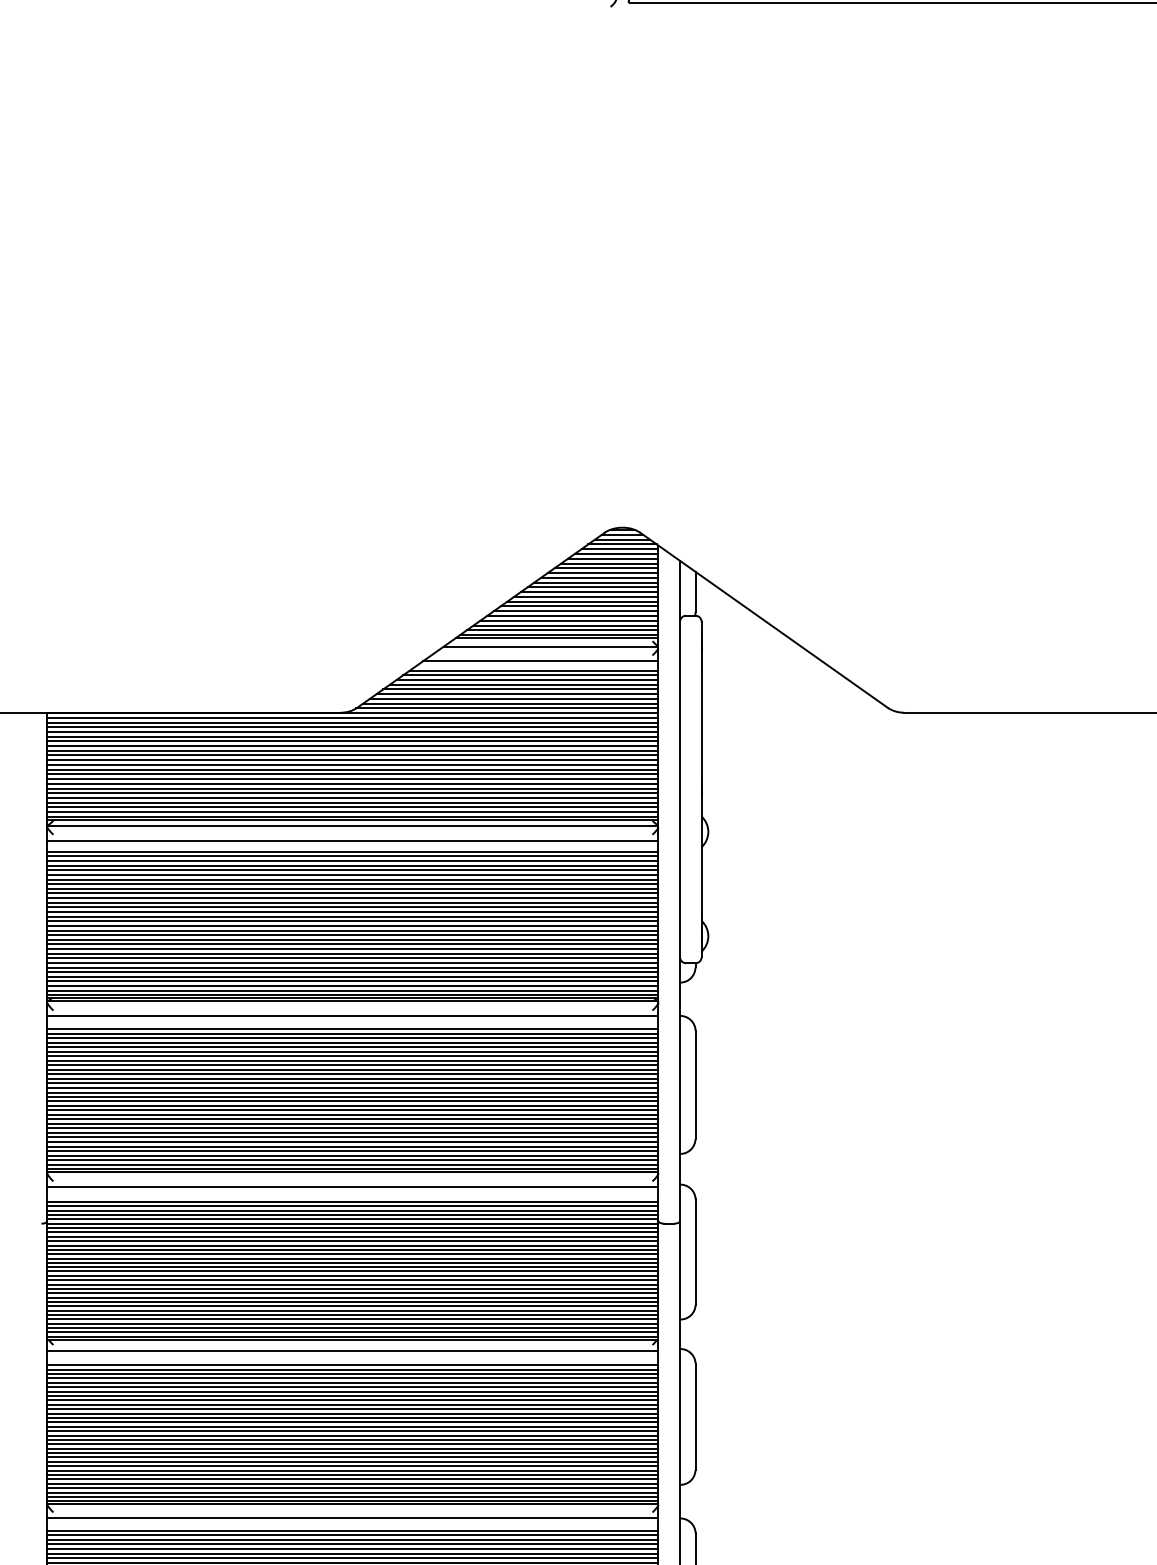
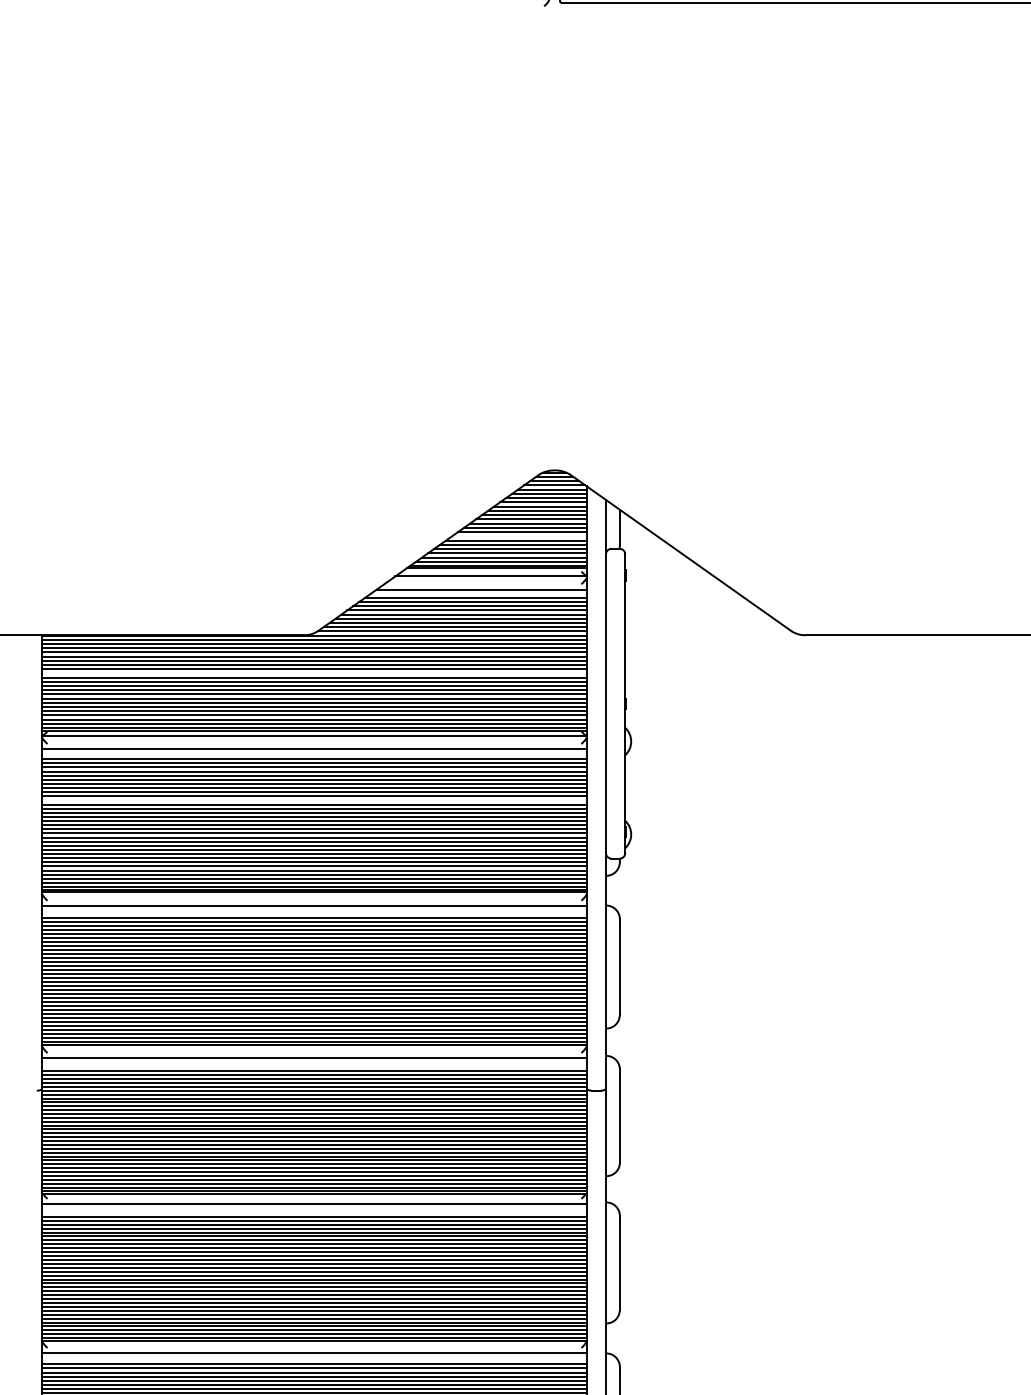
line: (582, 601) -> (519, 536), removed
line: (352, 755) -> (314, 673), removed
line: (352, 898) -> (314, 800), removed

